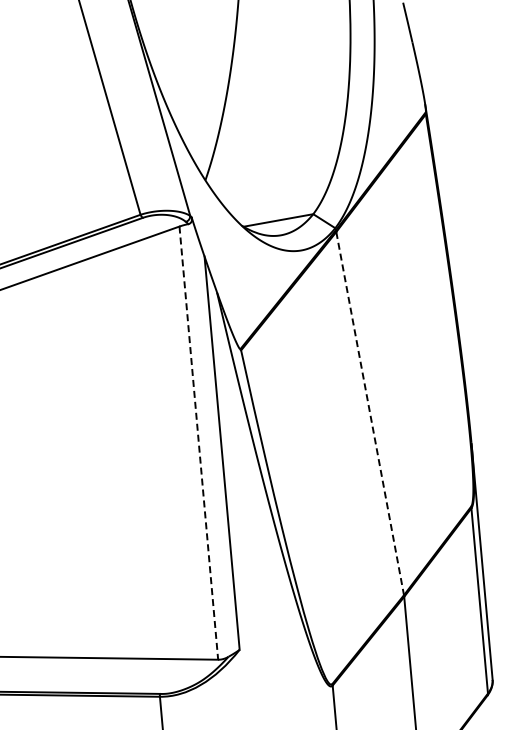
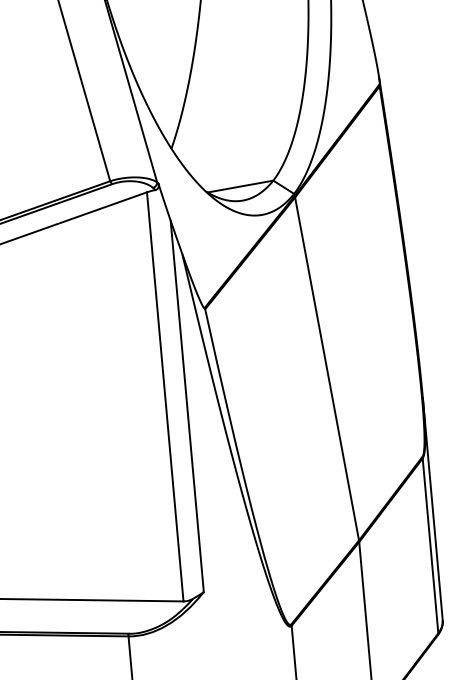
line: (370, 413) -> (327, 368), dashed -> solid
line: (198, 443) -> (164, 397), dashed -> solid

